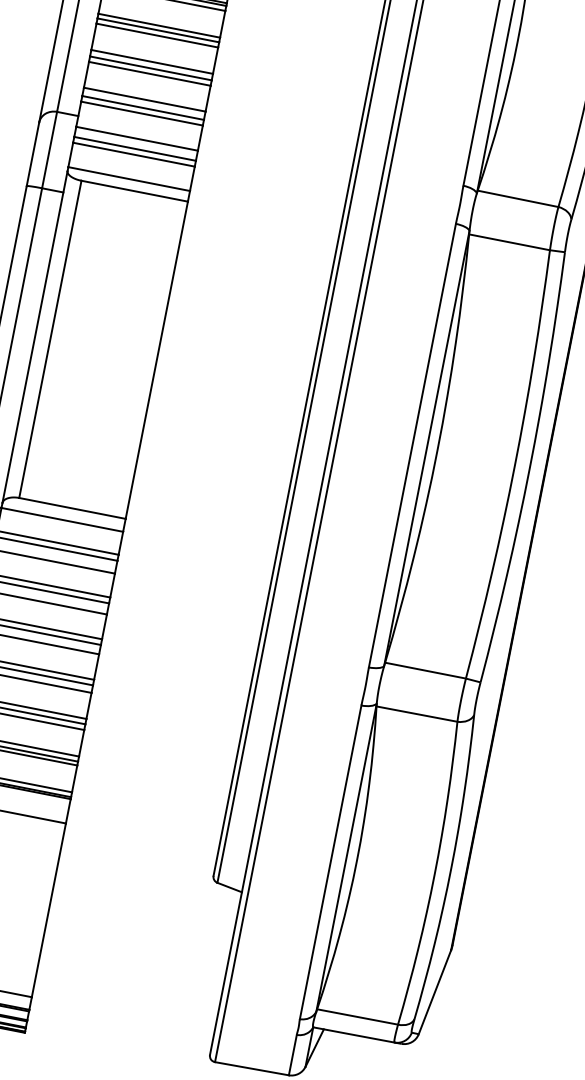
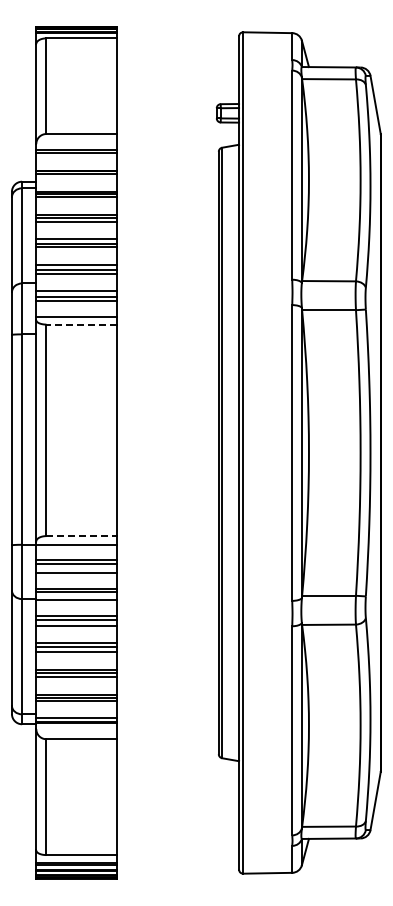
line: (134, 190) -> (81, 324), solid -> dashed
line: (73, 509) -> (82, 536), solid -> dashed

